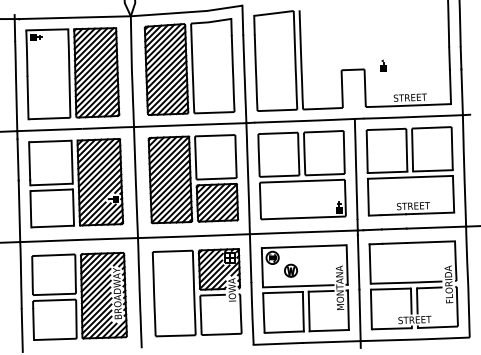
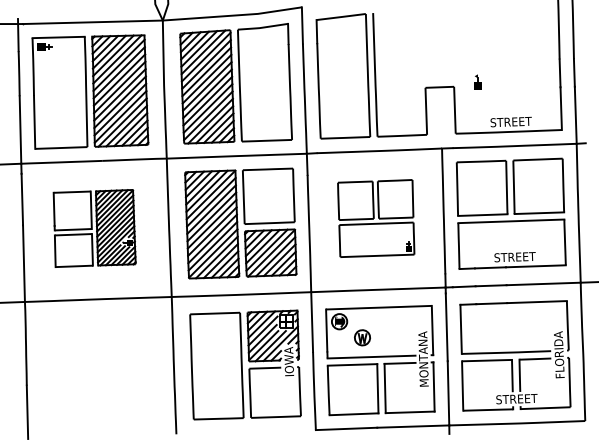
part: (301, 175) -> (375, 218), size x0.7
part: (76, 183) -> (94, 228), size x0.7
part: (79, 296) -> (98, 369), removed

